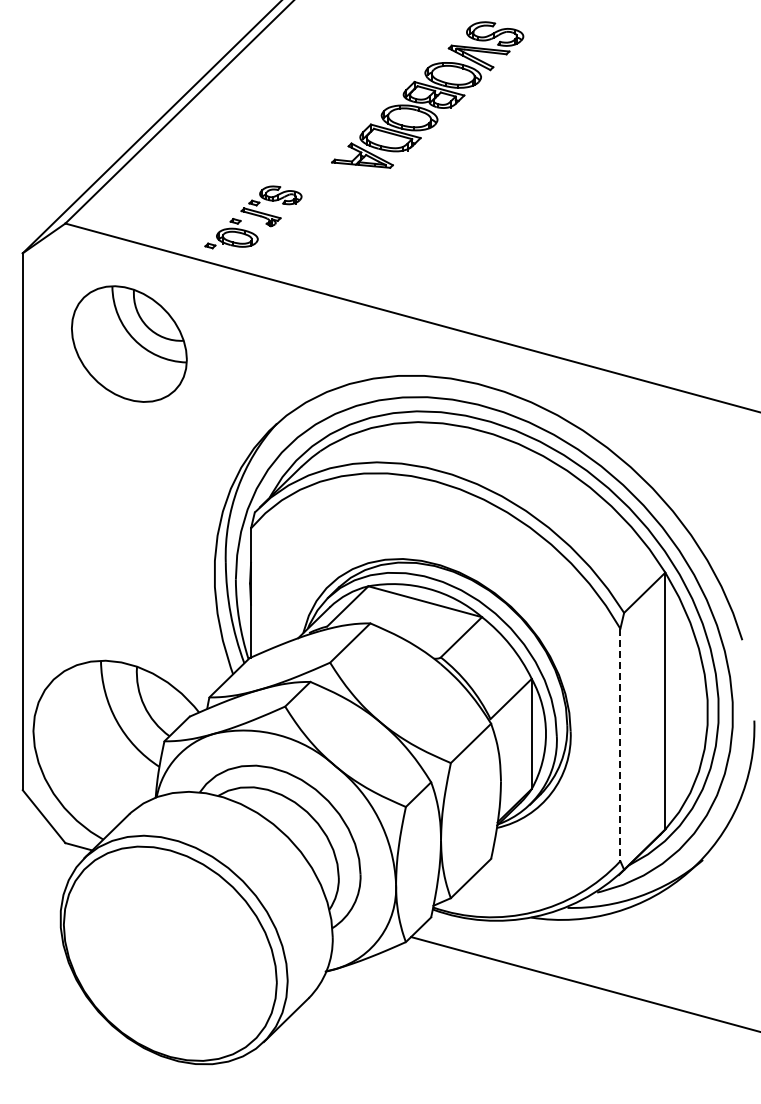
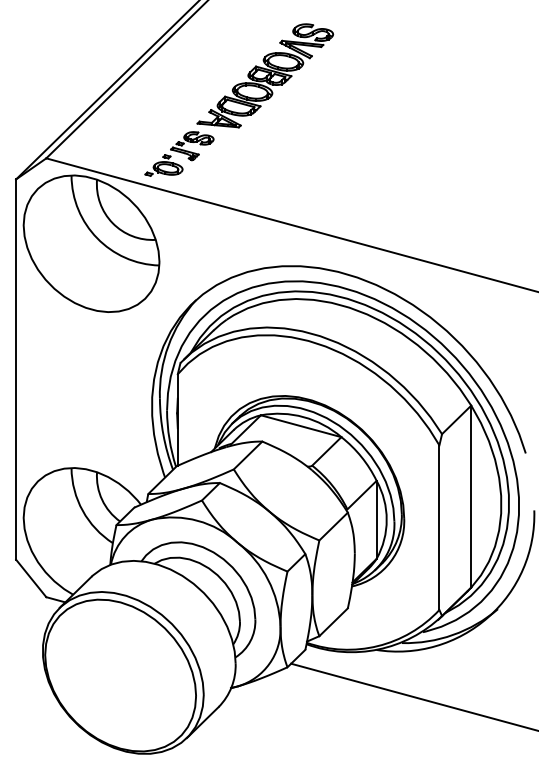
part: (427, 94) -> (265, 75), moved
part: (129, 343) -> (91, 243), size x1.67
line: (620, 745) -> (439, 528), dashed -> solid

